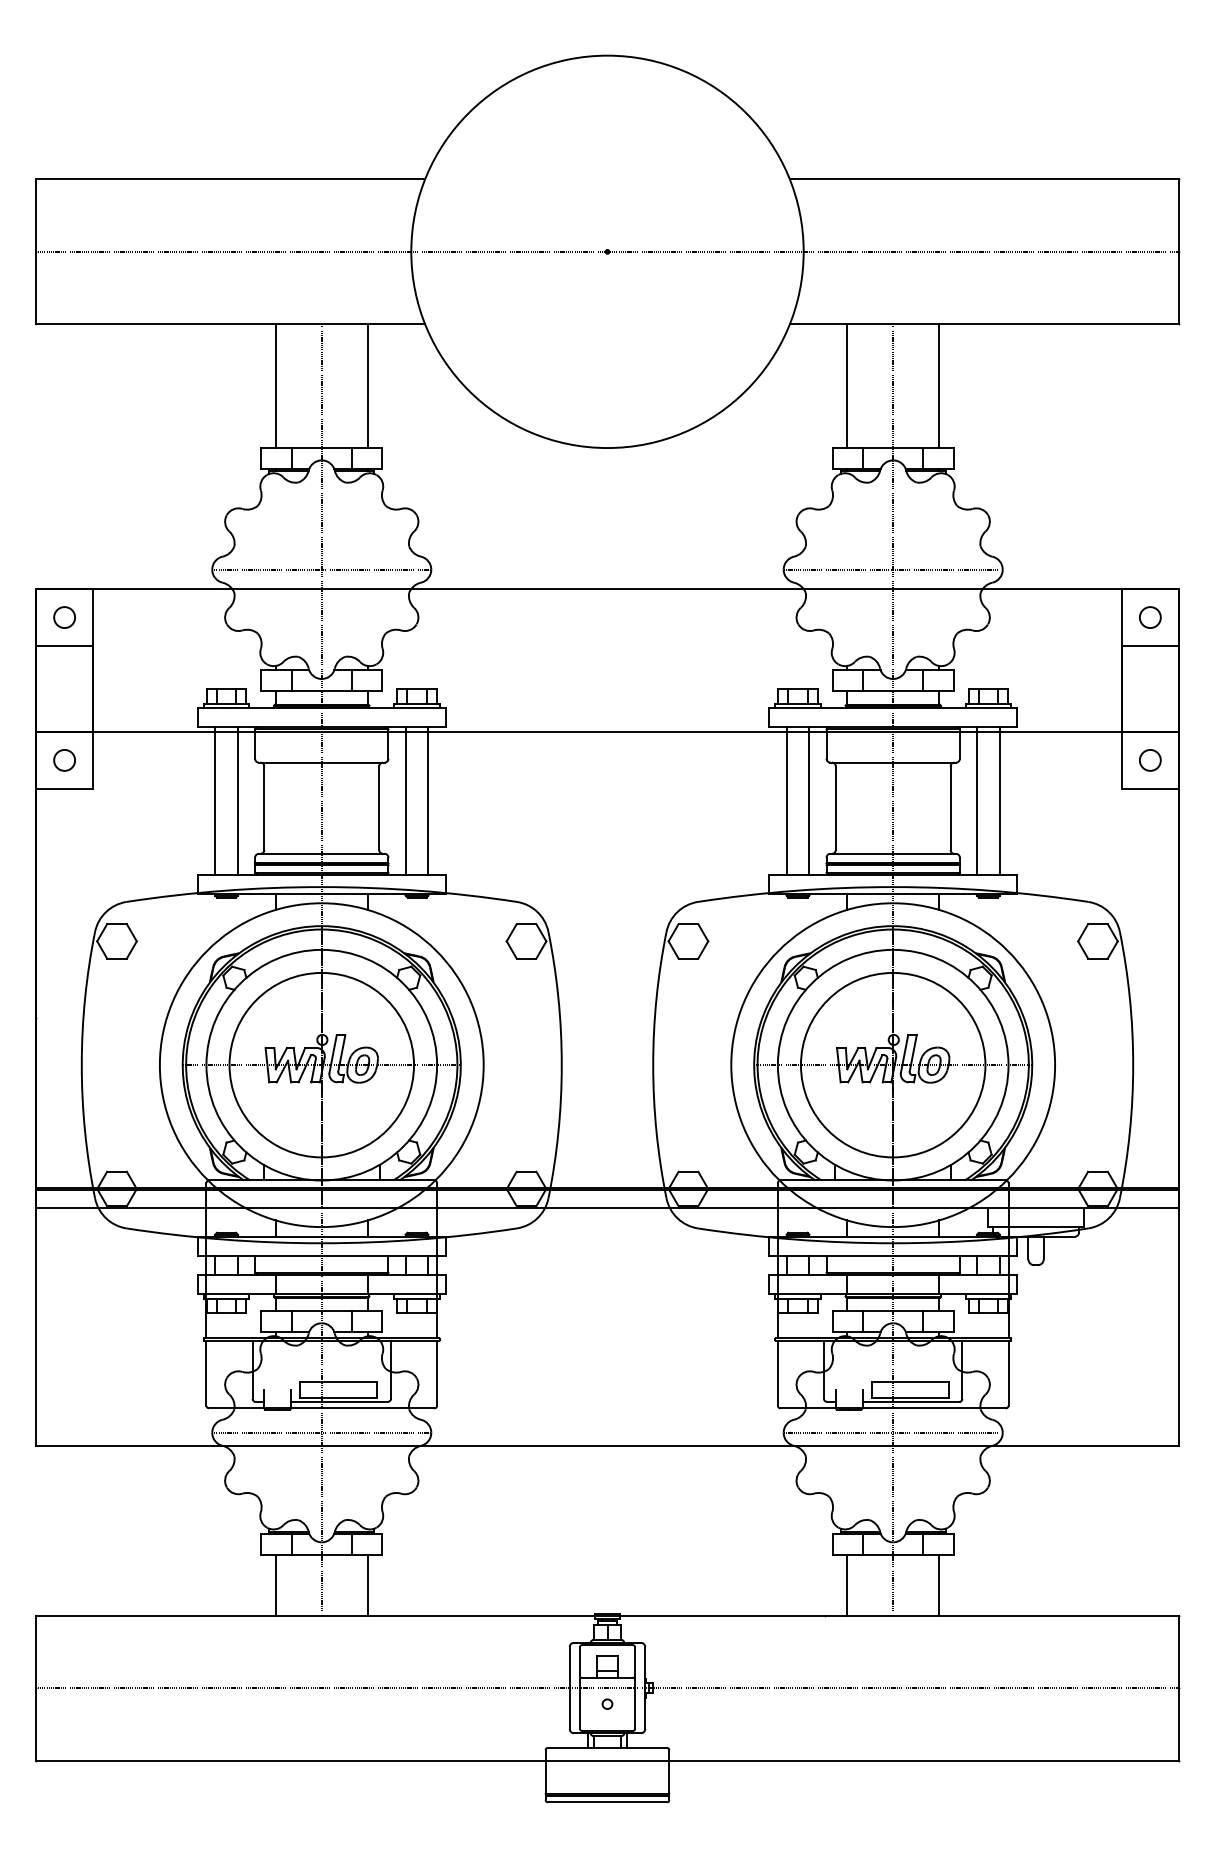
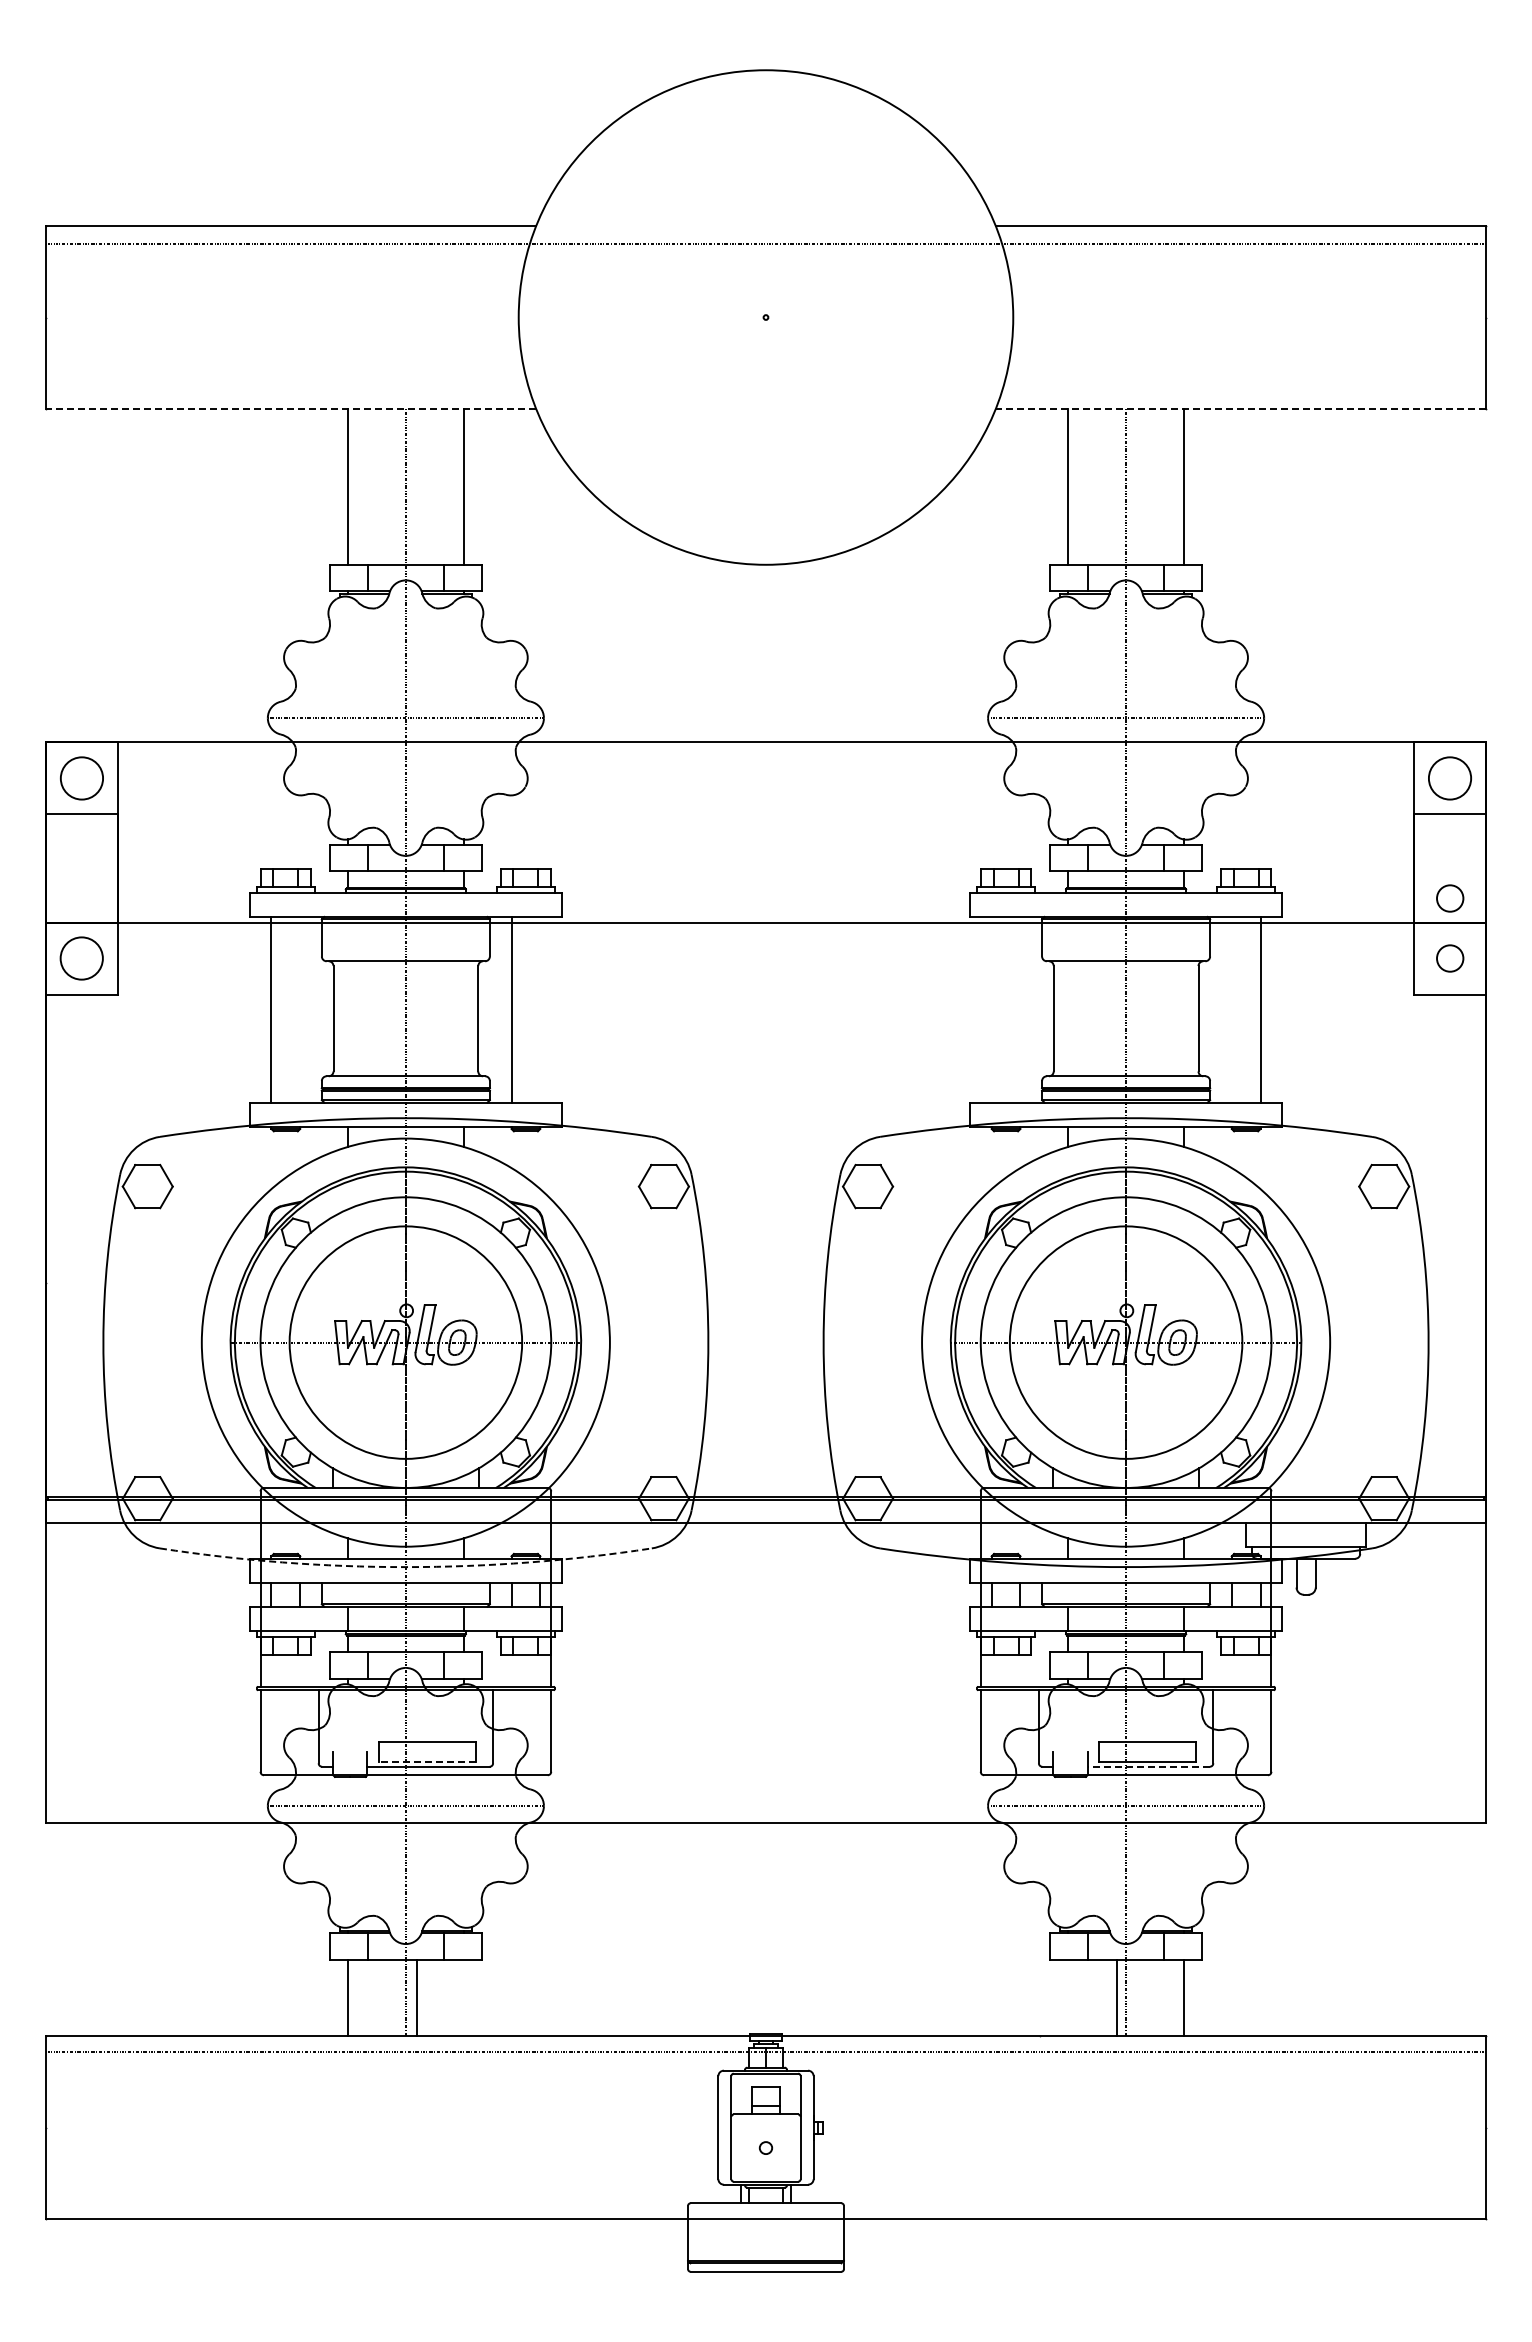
line: (607, 251) -> (765, 243), moved
line: (230, 324) -> (290, 408), solid -> dashed
line: (983, 324) -> (1240, 408), solid -> dashed
circle: (64, 617) -> (81, 778), size x1.6
circle: (1150, 617) -> (1450, 778), size x1.6
circle: (1150, 712) -> (1450, 898), added
circle: (64, 760) -> (81, 958), size x1.6
line: (238, 800) -> (300, 1009), removed
line: (428, 800) -> (540, 1009), removed
line: (786, 800) -> (991, 1009), removed
line: (809, 800) -> (1020, 1009), removed
line: (976, 800) -> (1231, 1009), removed
arc: (321, 1243) -> (405, 1567), solid -> dashed
line: (338, 1398) -> (427, 1762), solid -> dashed
line: (910, 1401) -> (1148, 1766), solid -> dashed
line: (367, 1584) -> (416, 1997), moved
line: (847, 1584) -> (1117, 1997), moved
line: (607, 1687) -> (765, 2051), moved

